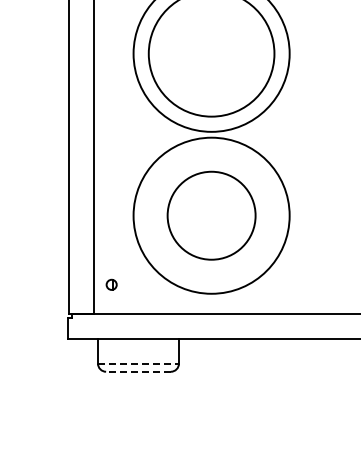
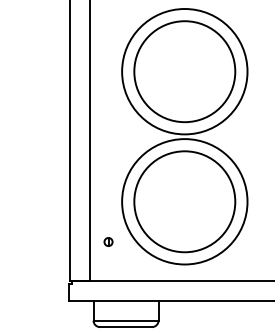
circle: (211, 215) -> (184, 201), size x1.43
part: (111, 284) -> (108, 241), moved
line: (139, 363) -> (126, 320), dashed -> solid
line: (138, 371) -> (126, 326), dashed -> solid

